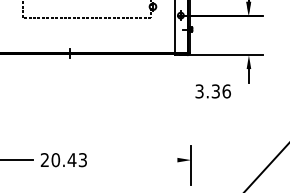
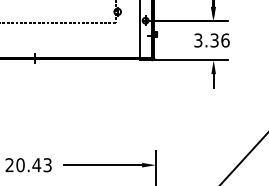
text: (212, 91) -> (211, 40), moved
line: (138, 160) -> (103, 165), added

